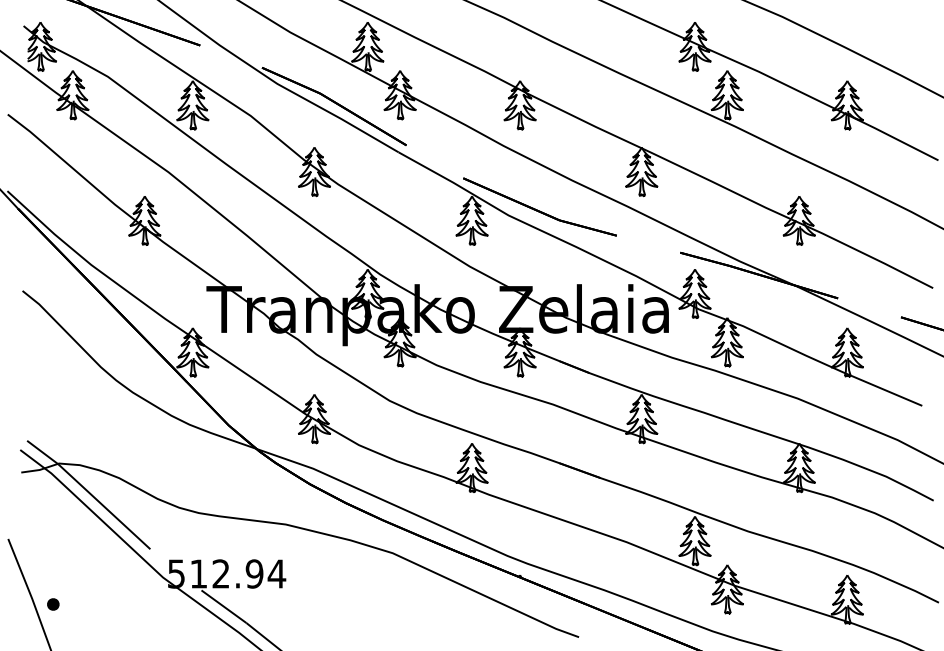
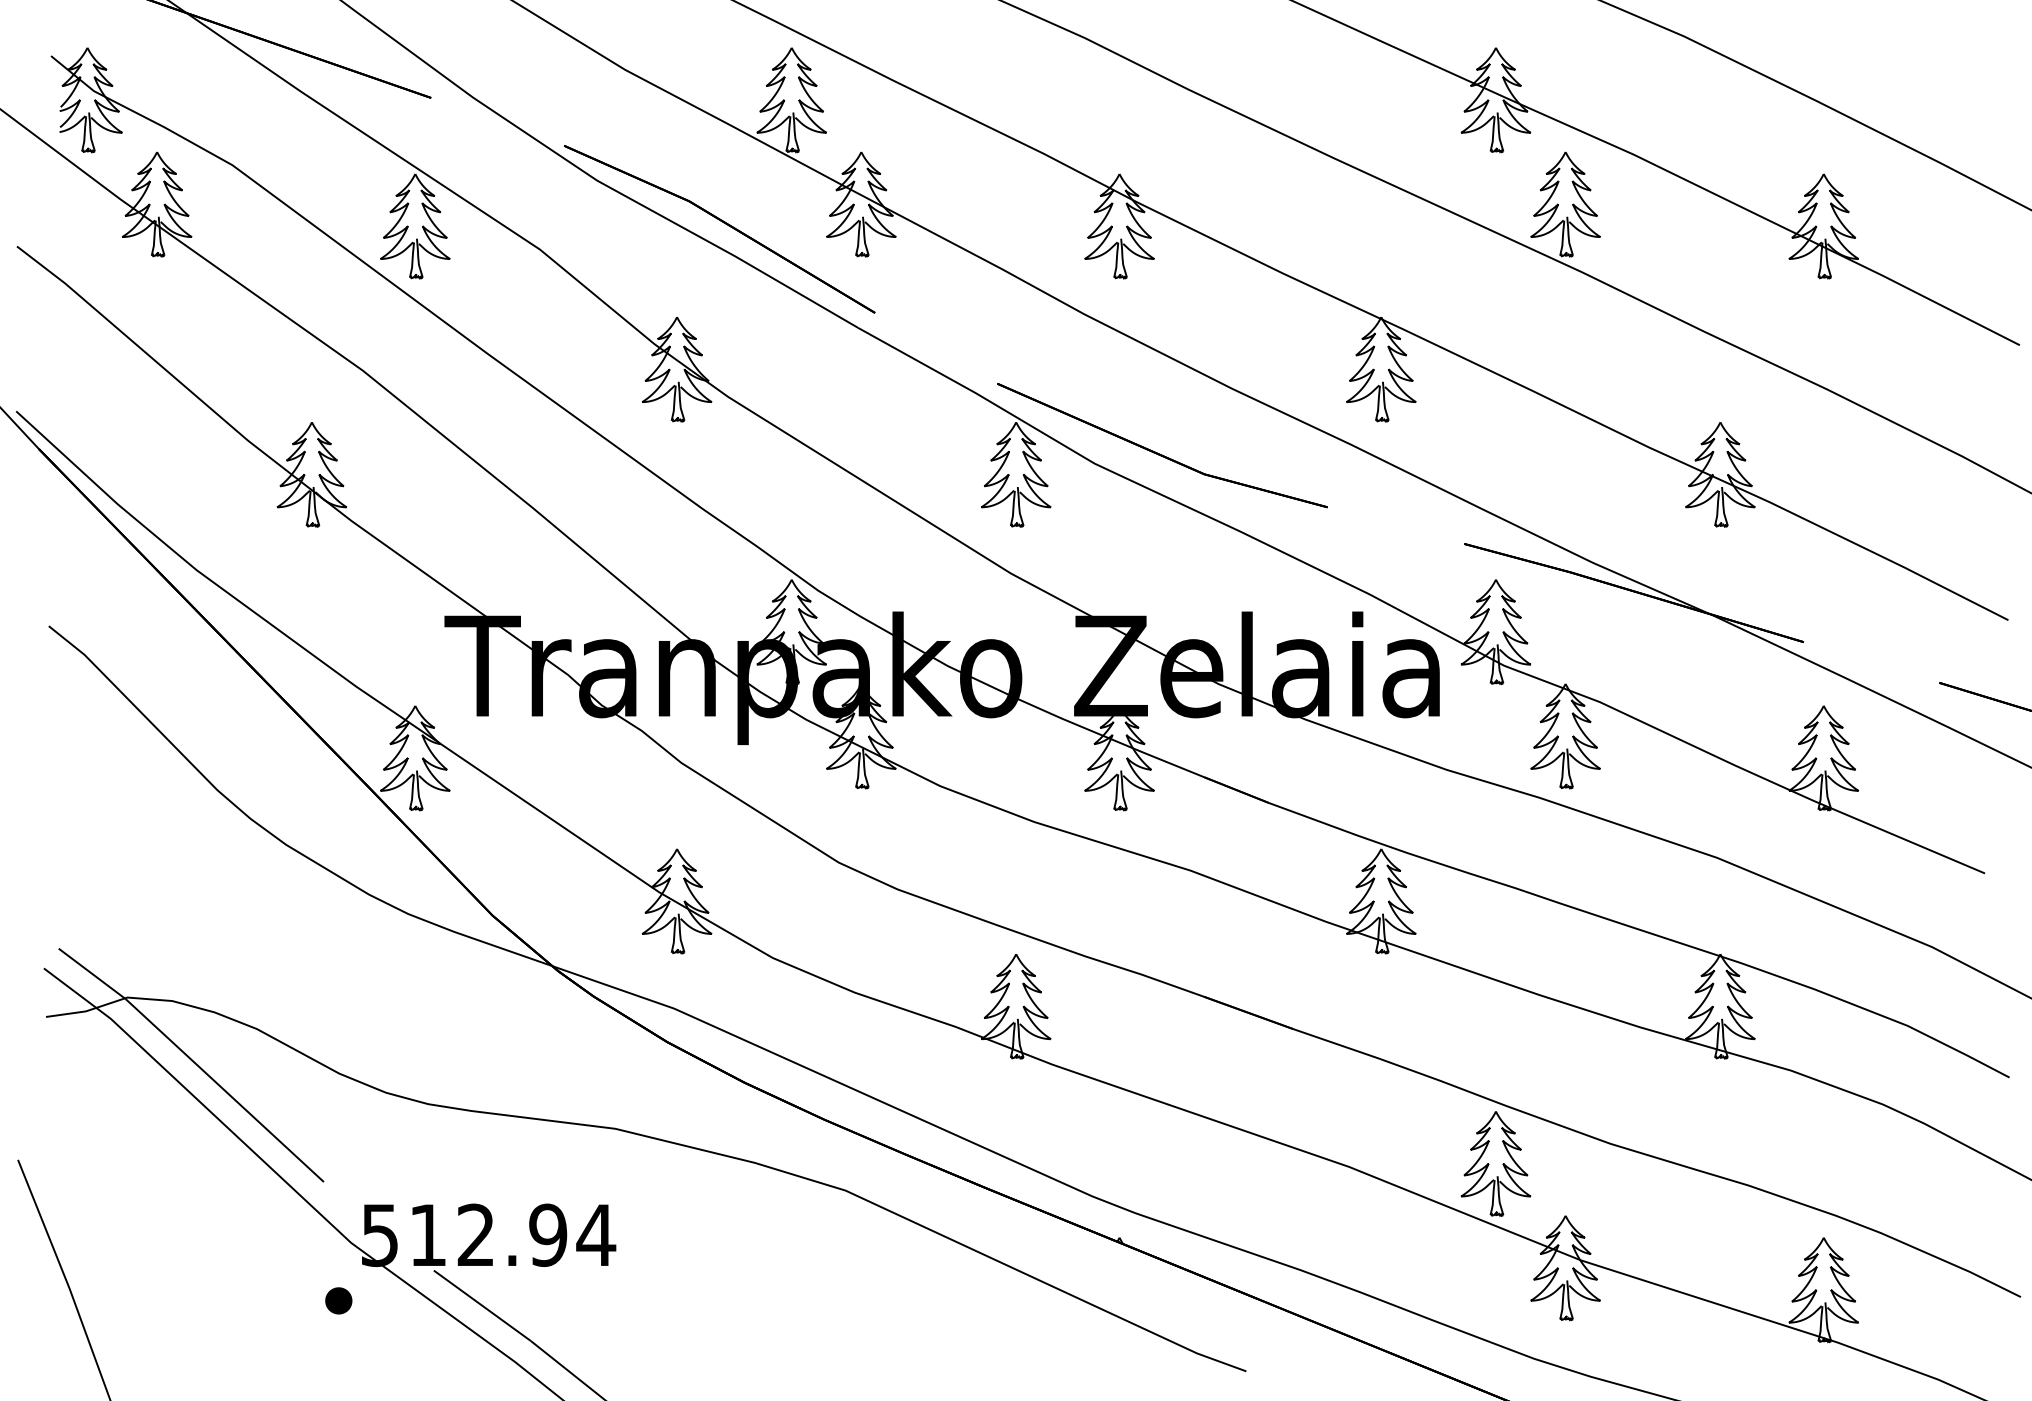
part: (53, 604) -> (339, 1300), moved

